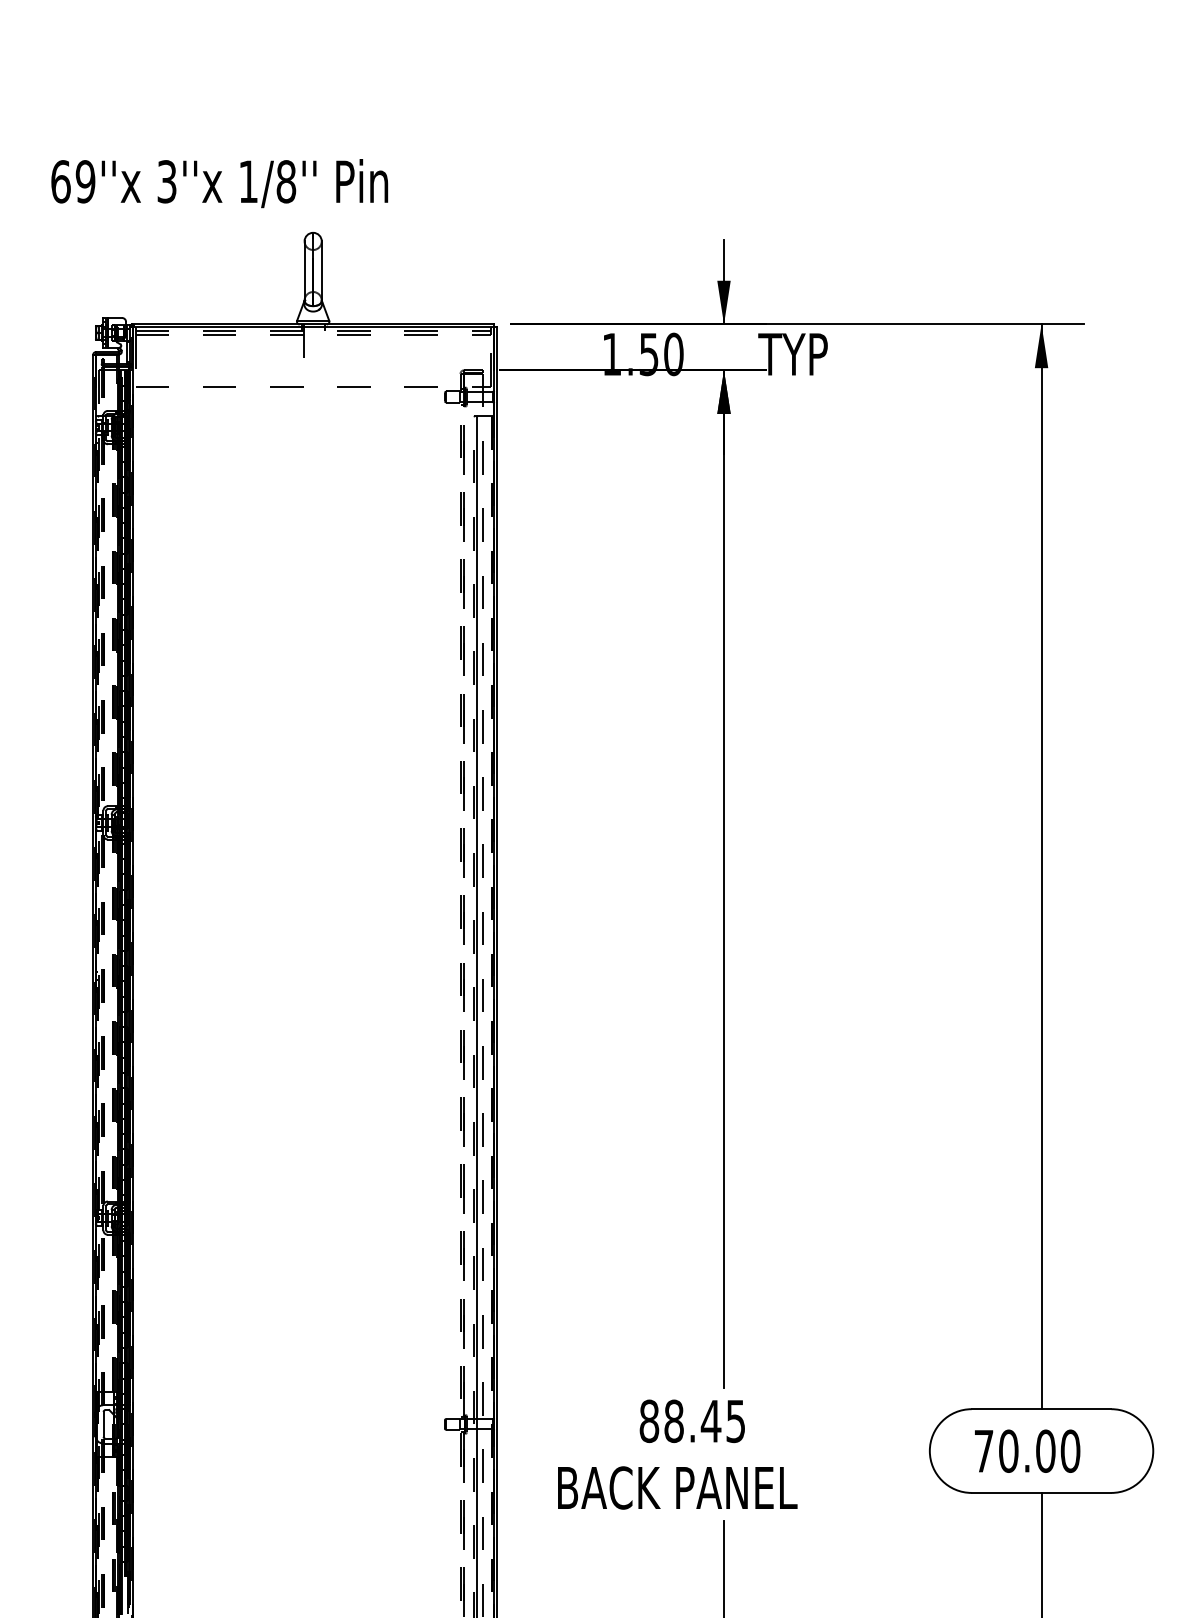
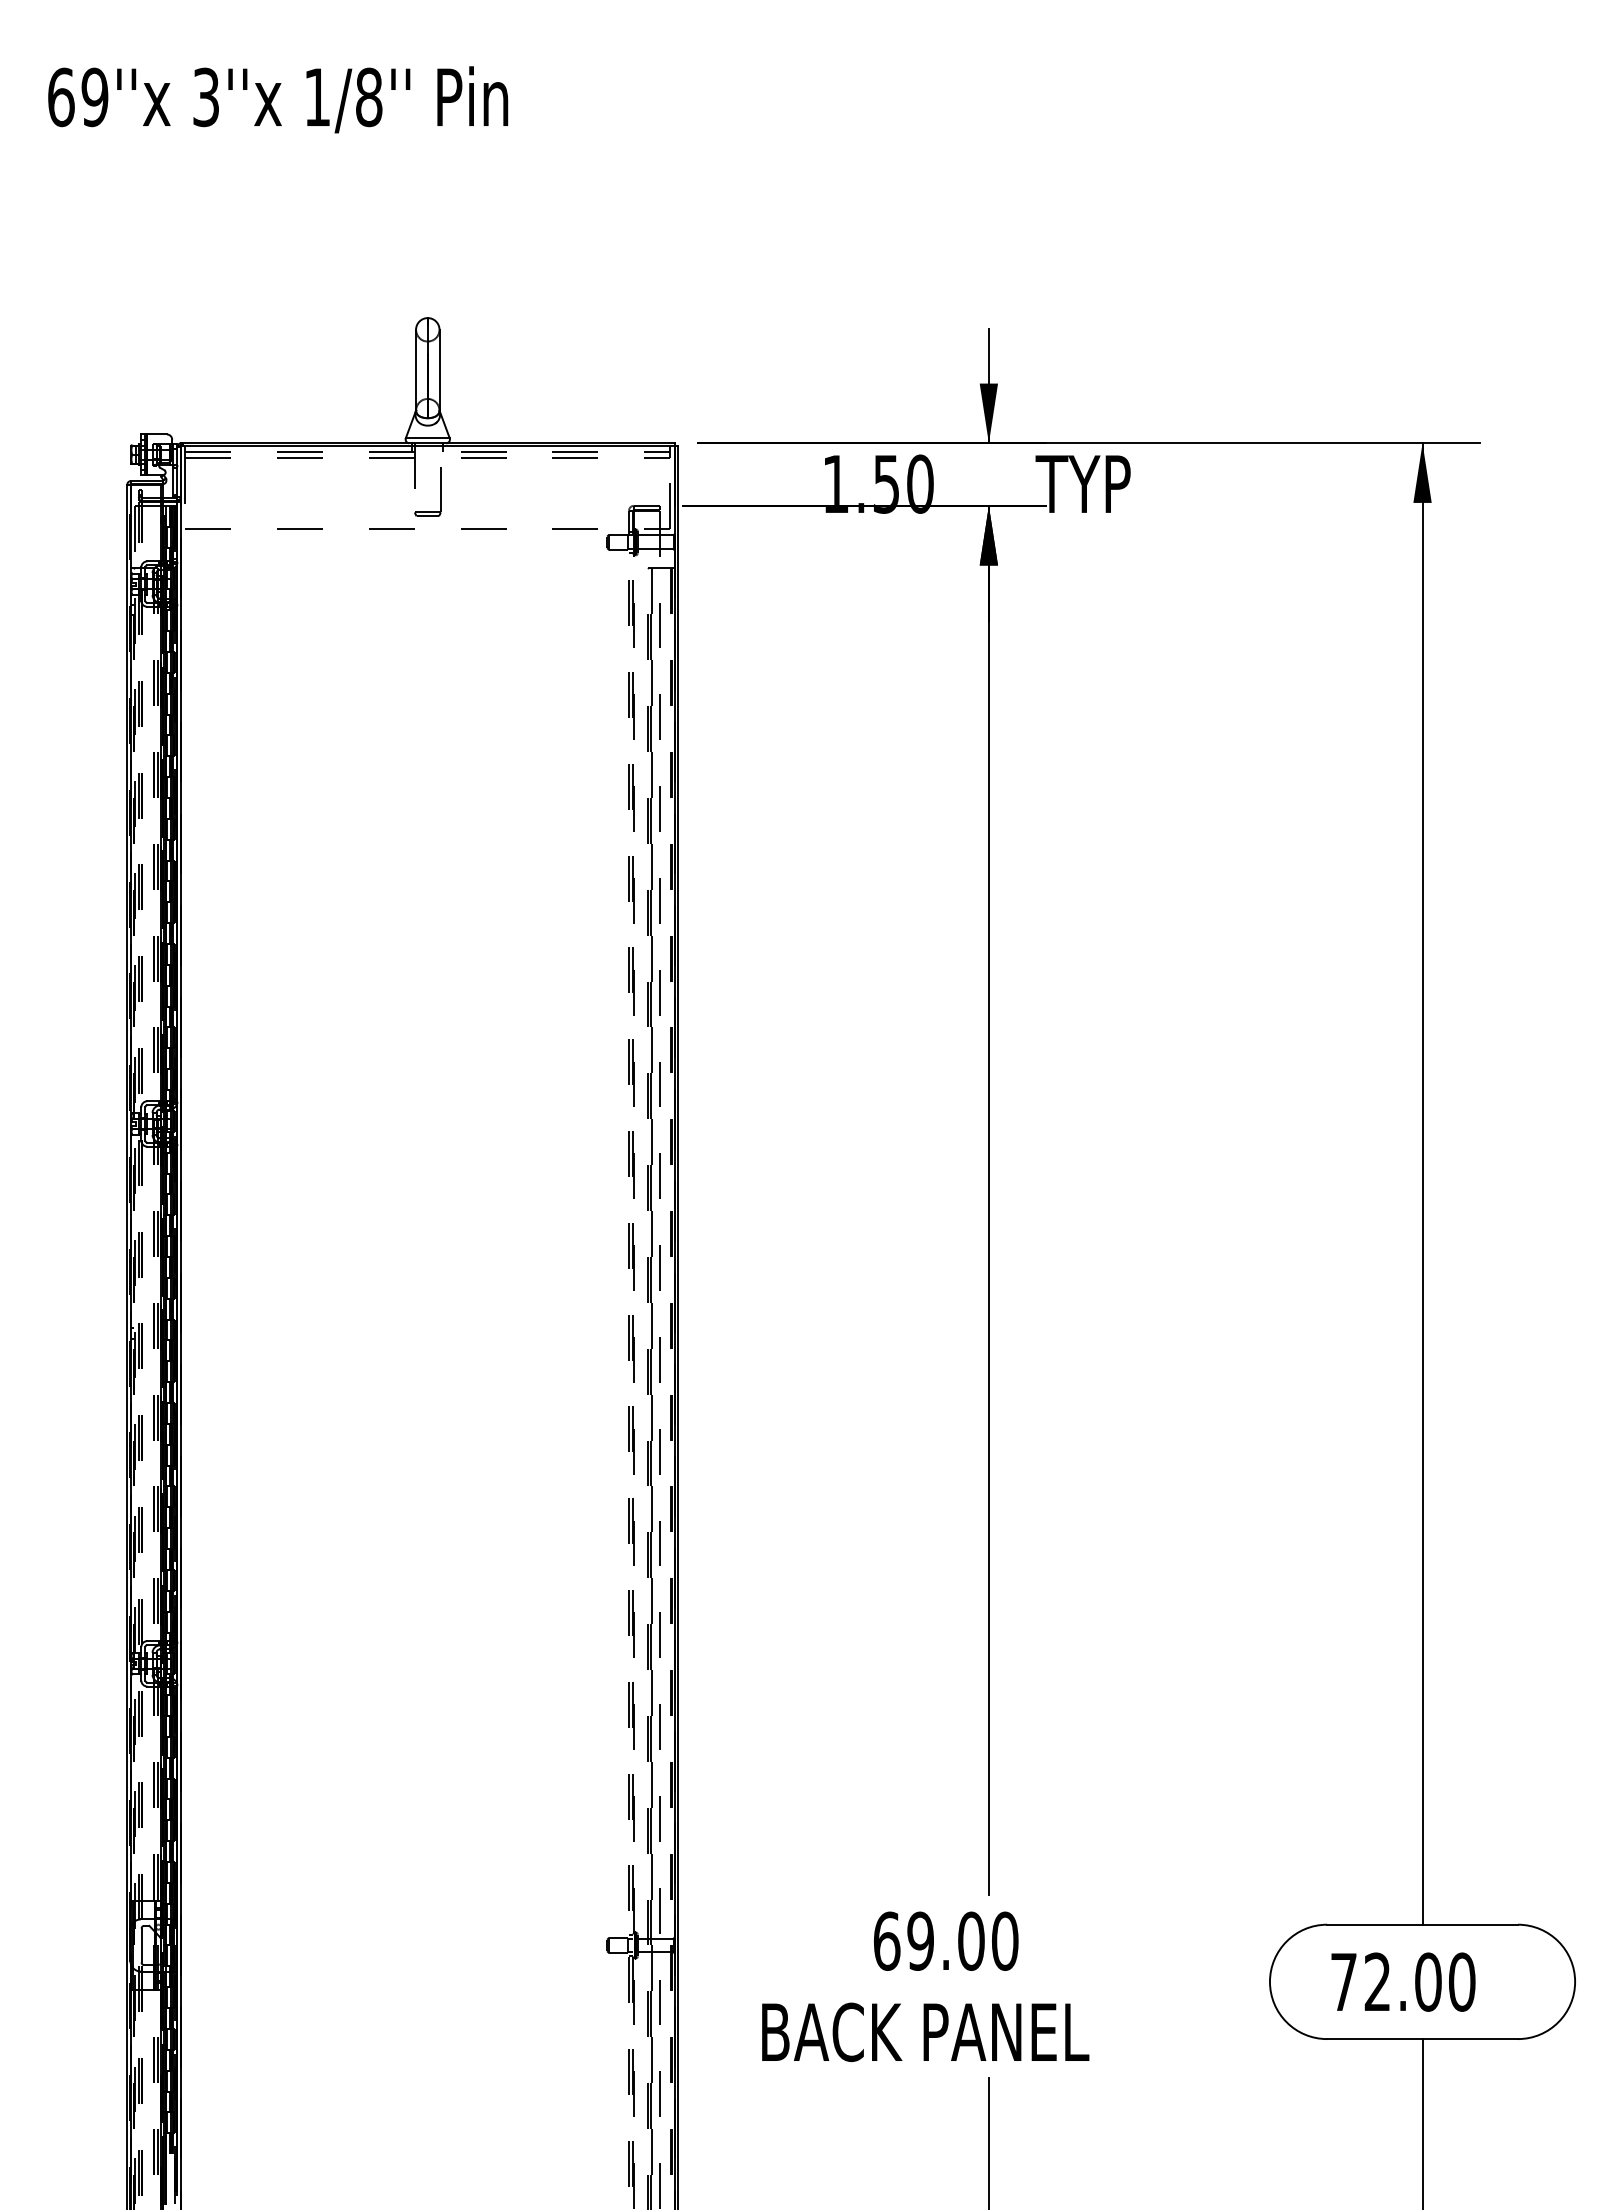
text: (219, 183) -> (278, 99), moved
part: (322, 359) -> (440, 491), added
text: (692, 1420) -> (945, 1940), 88.45 -> 69.00
text: (1008, 1450) -> (1377, 1981), 70.00 -> 72.00

